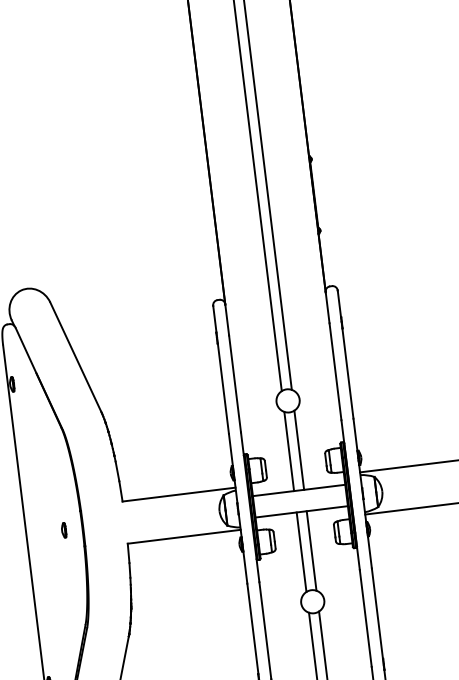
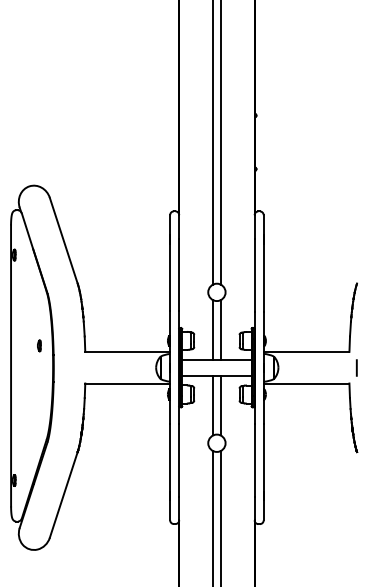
part: (64, 529) -> (39, 345), moved

